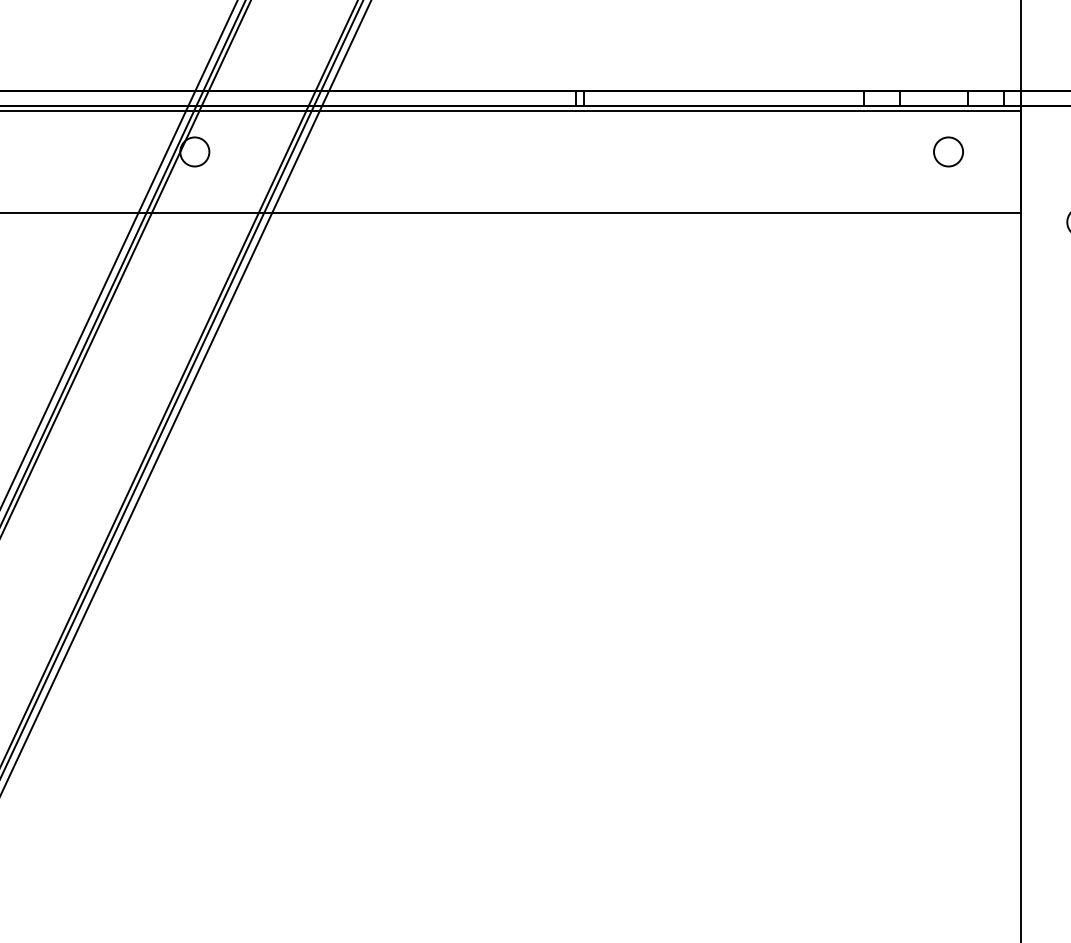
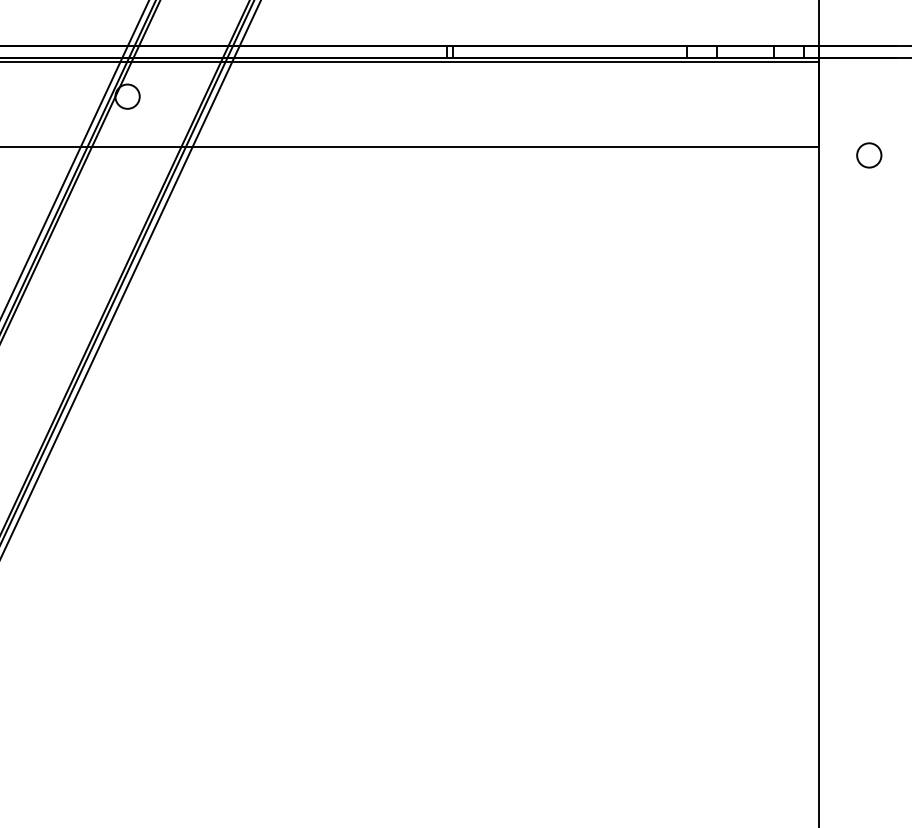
circle: (948, 151) -> (757, 96), removed

